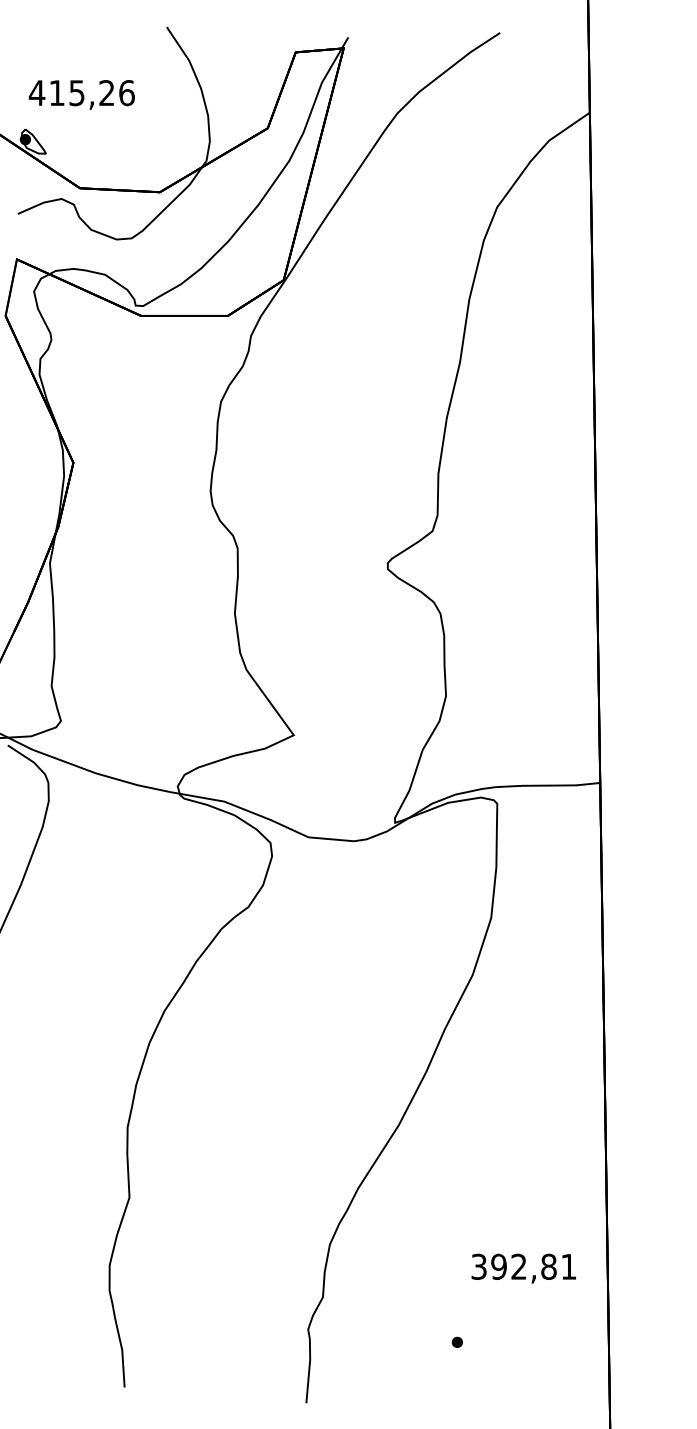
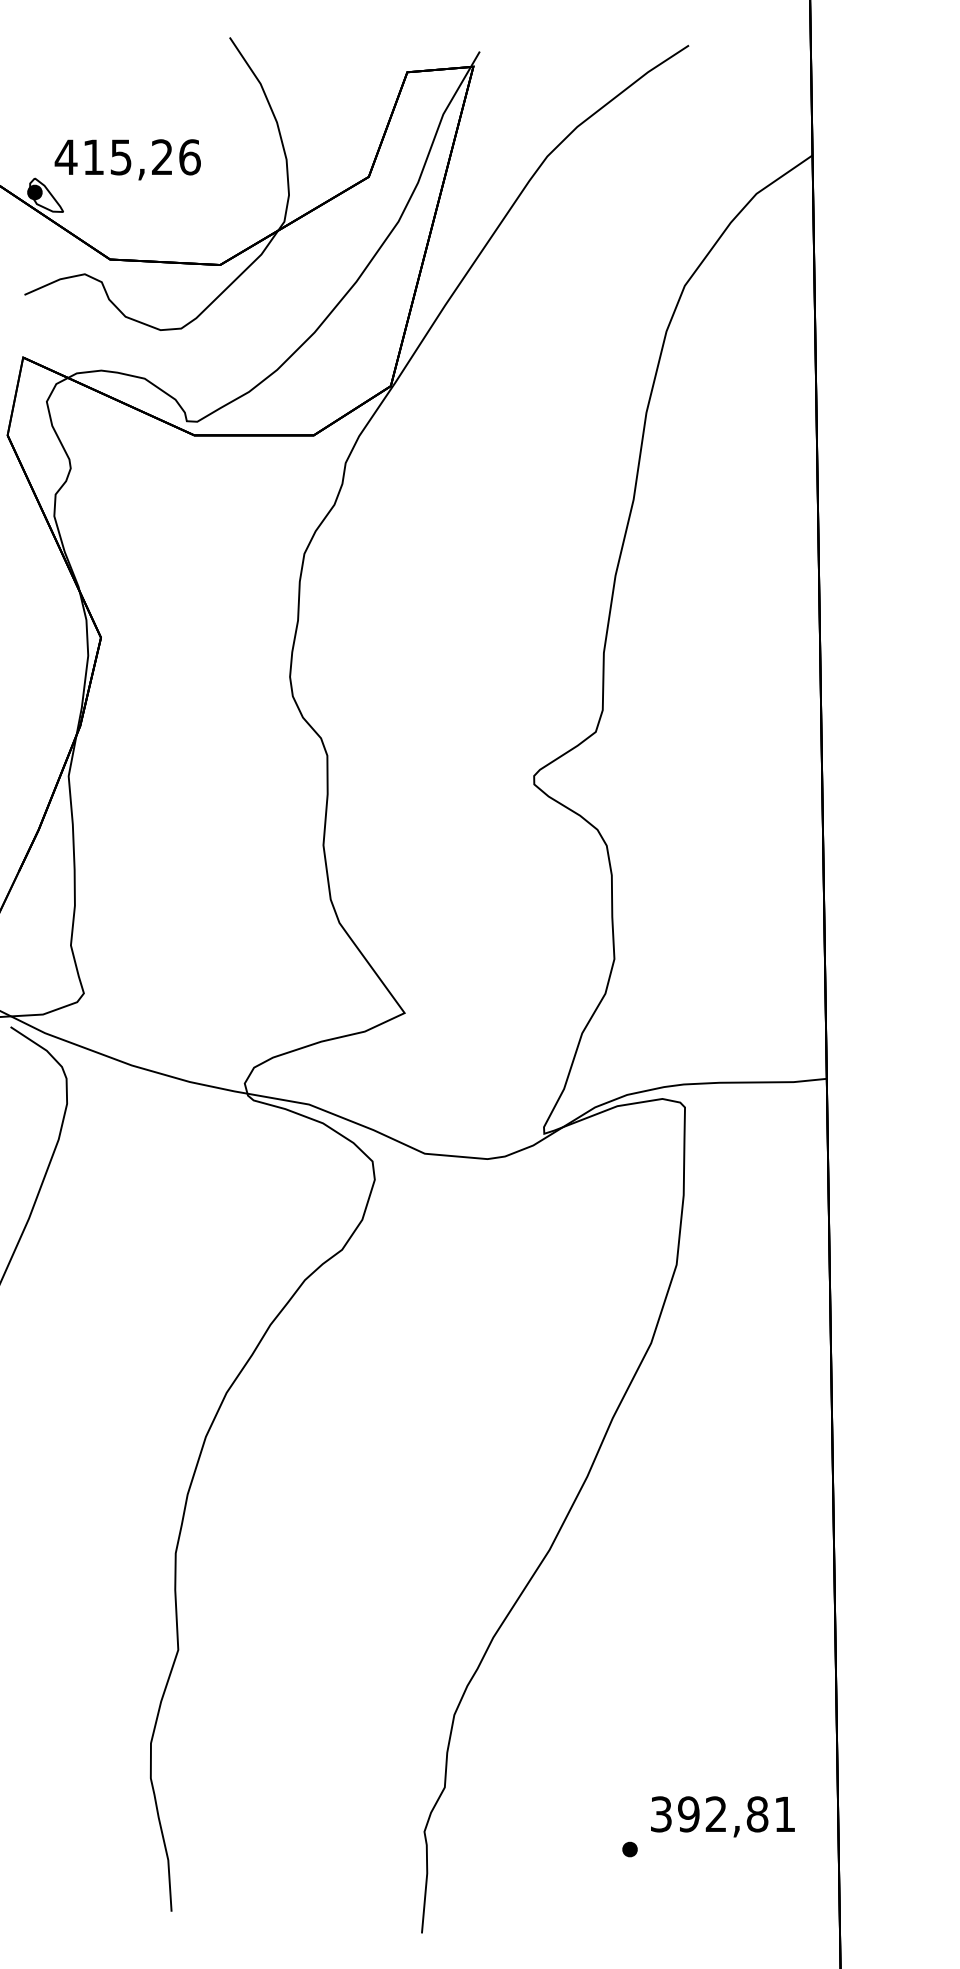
text: (81, 94) -> (127, 159), moved
text: (523, 1268) -> (722, 1816), moved

